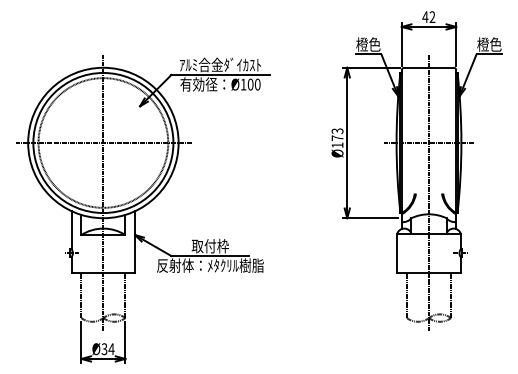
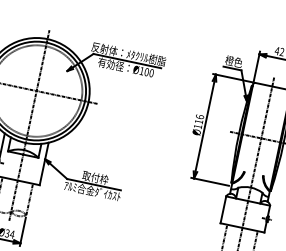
text: (220, 64) -> (128, 53), ｱﾙﾐ合金ﾀﾞｲｶｽﾄ -> 反射体：ﾒﾀｸﾘﾙ樹脂
text: (337, 134) -> (199, 119), Ø173 -> Ø116
text: (210, 265) -> (92, 191), 反射体：ﾒﾀｸﾘﾙ樹脂 -> ｱﾙﾐ合金ﾀﾞｲｶｽﾄ

